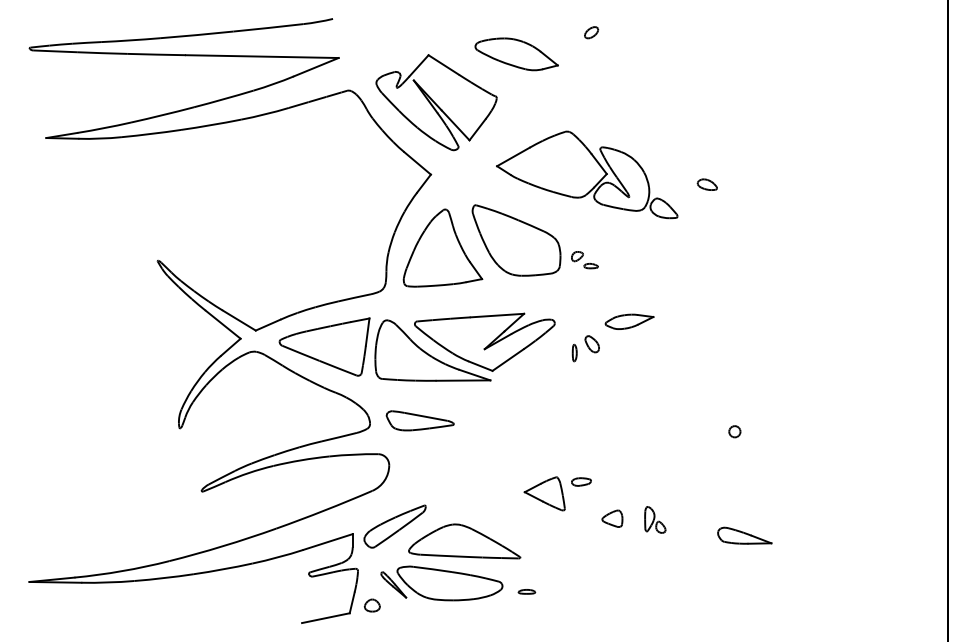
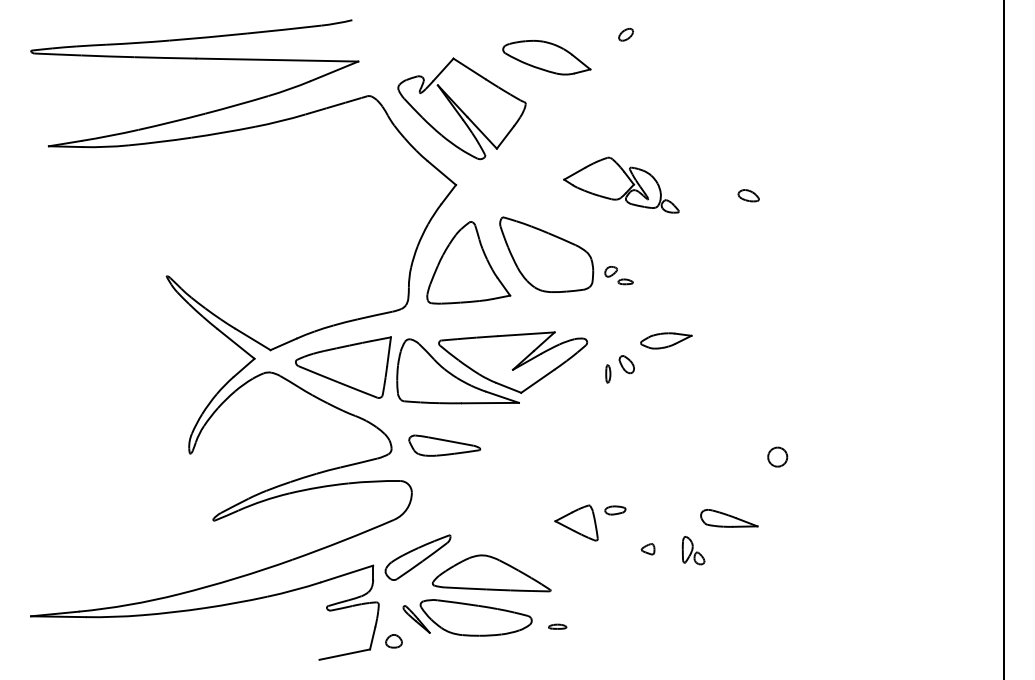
part: (587, 174) -> (621, 184), size x0.6
part: (734, 431) -> (777, 457), size x1.6
part: (611, 517) -> (647, 548), size x0.6
part: (744, 535) -> (729, 518), moved

